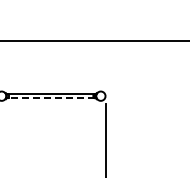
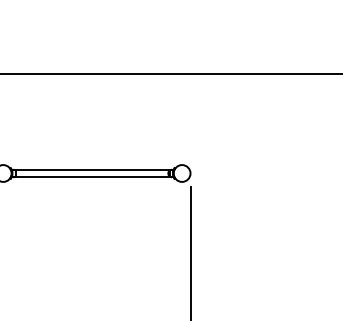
line: (51, 98) -> (93, 177), dashed -> solid

